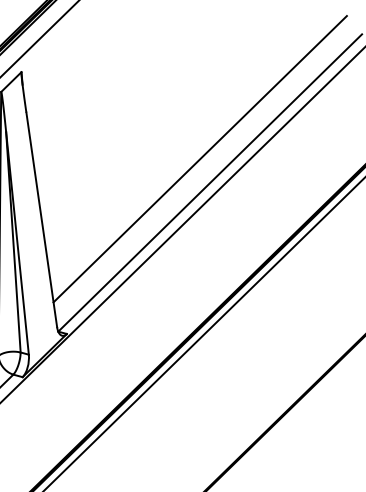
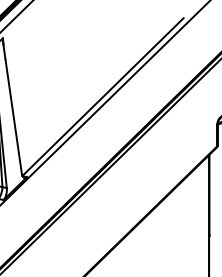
line: (199, 159) -> (97, 84), removed

